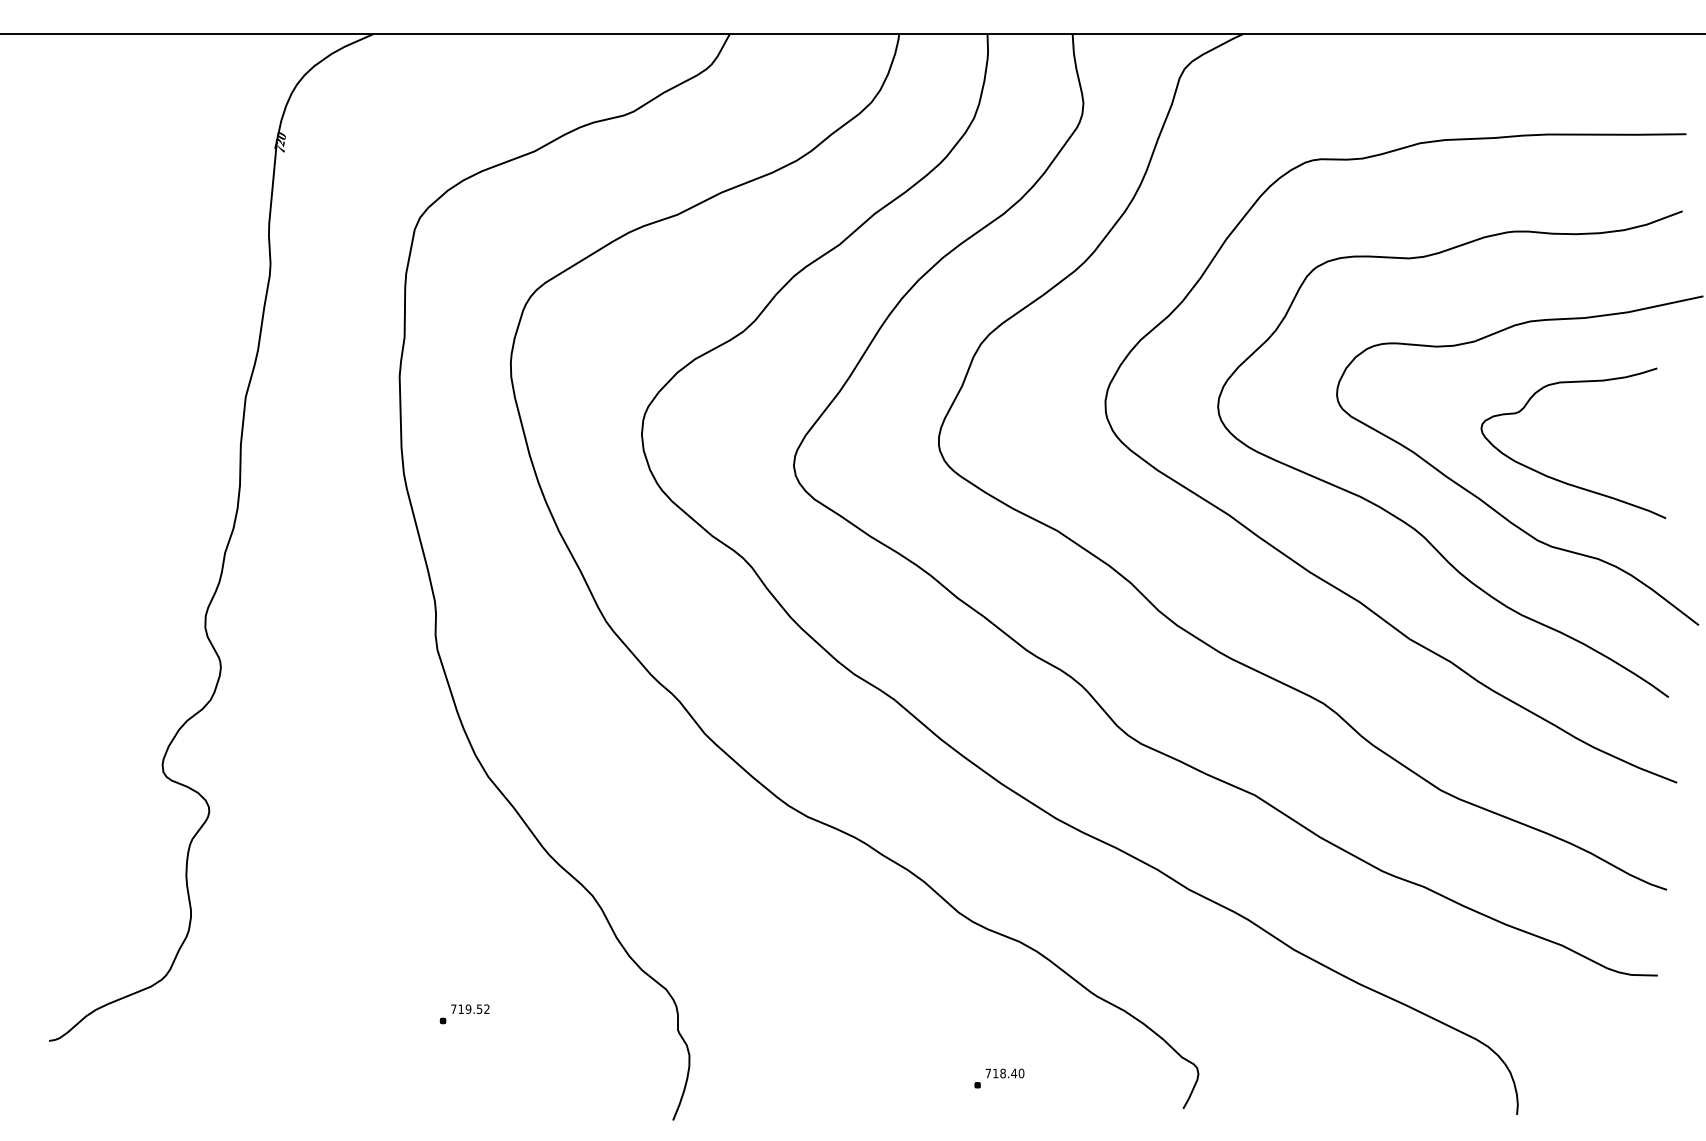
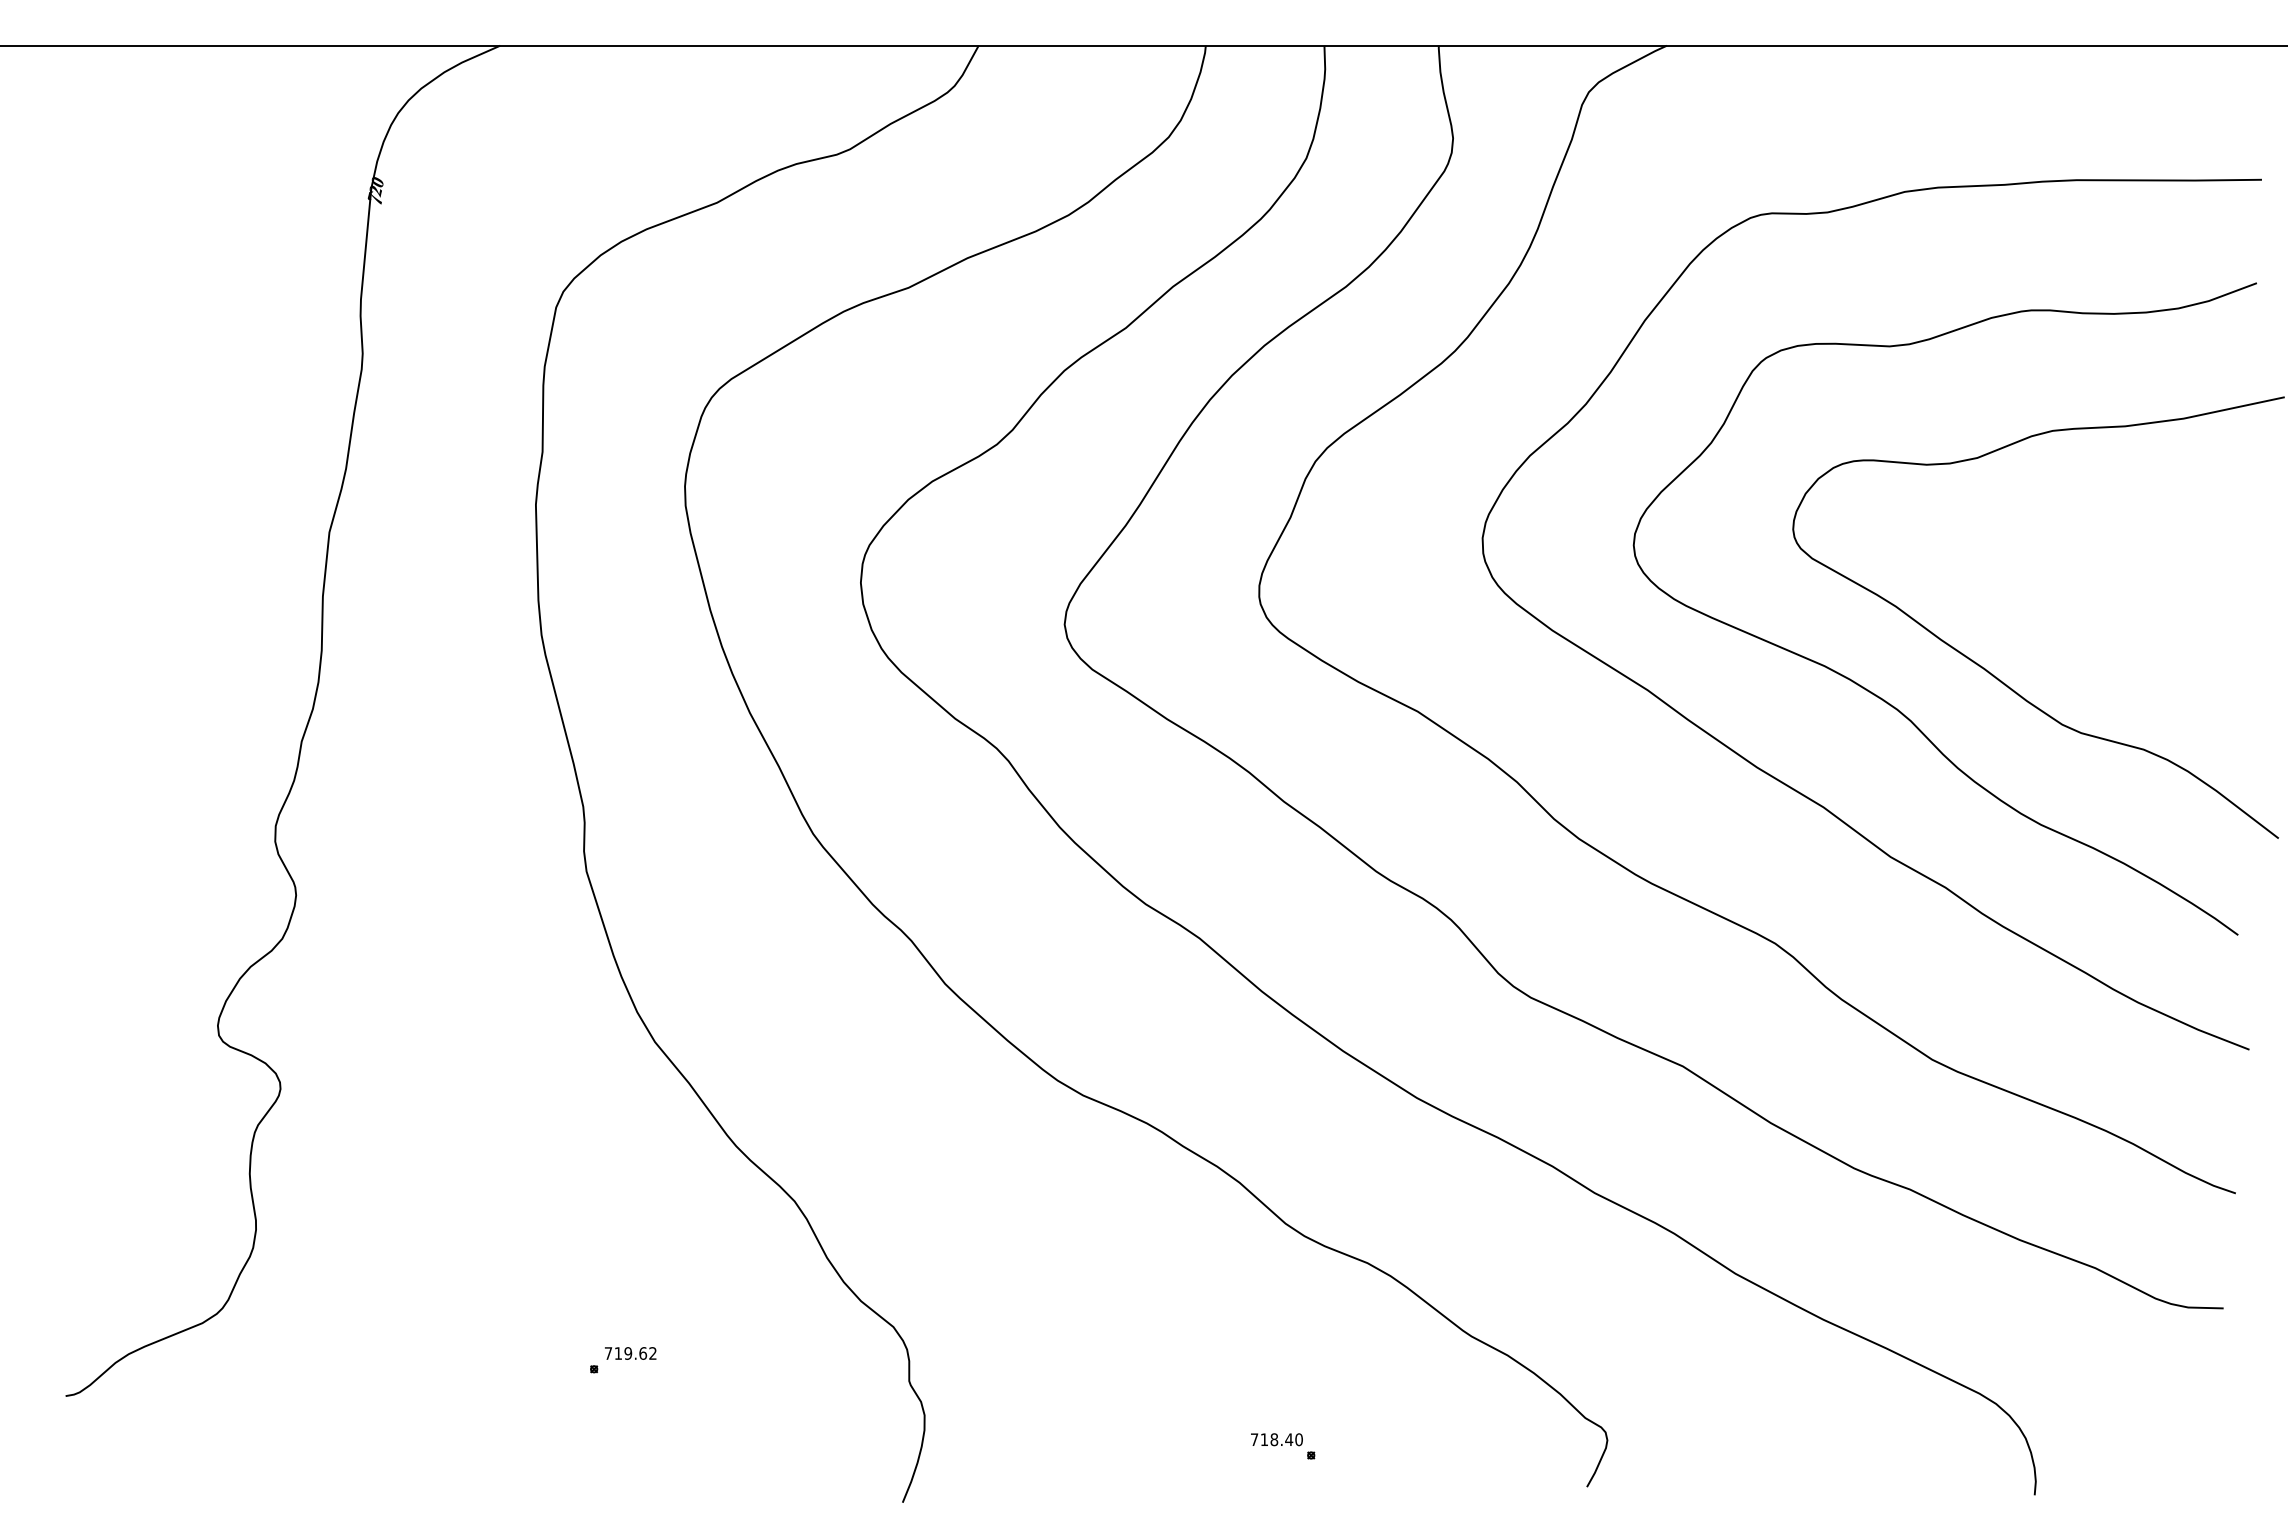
curve: (1559, 479) -> (2091, 643), removed
text: (479, 1009) -> (643, 1353), 719.52 -> 719.62
text: (1004, 1073) -> (1276, 1439), moved

